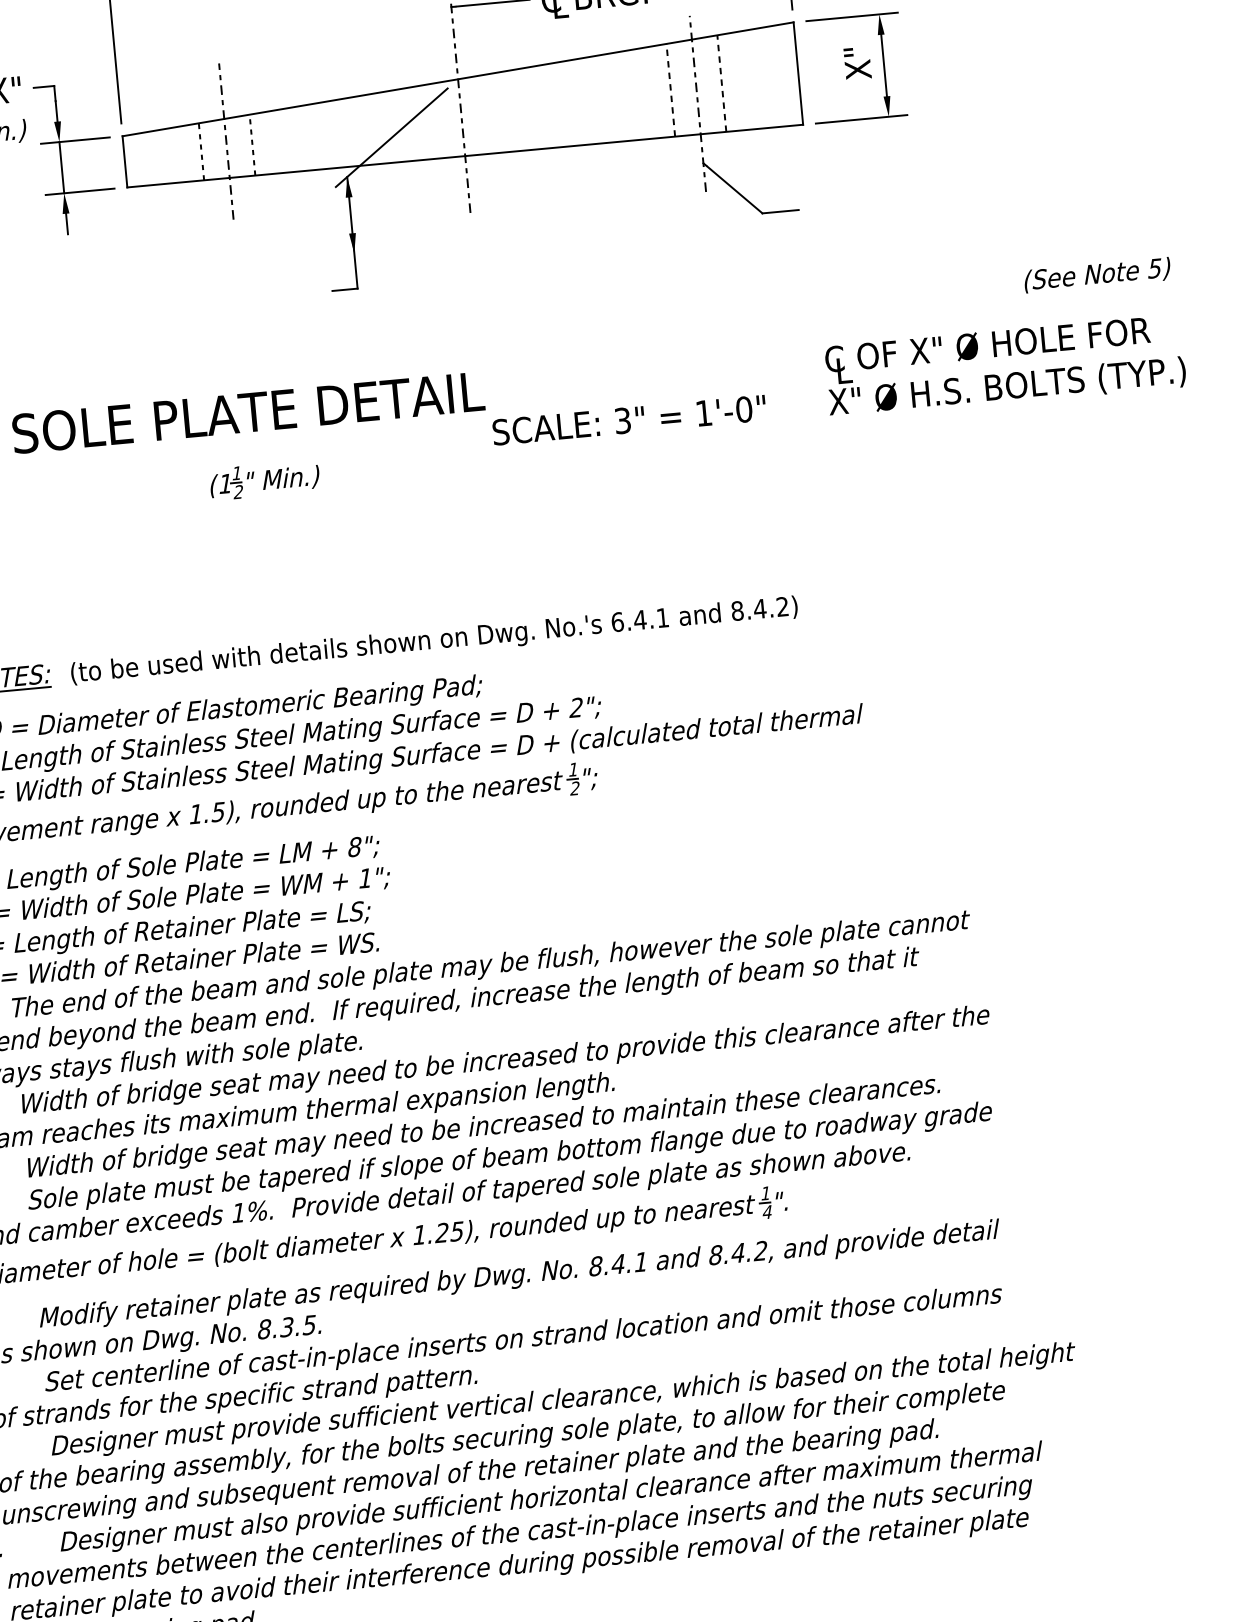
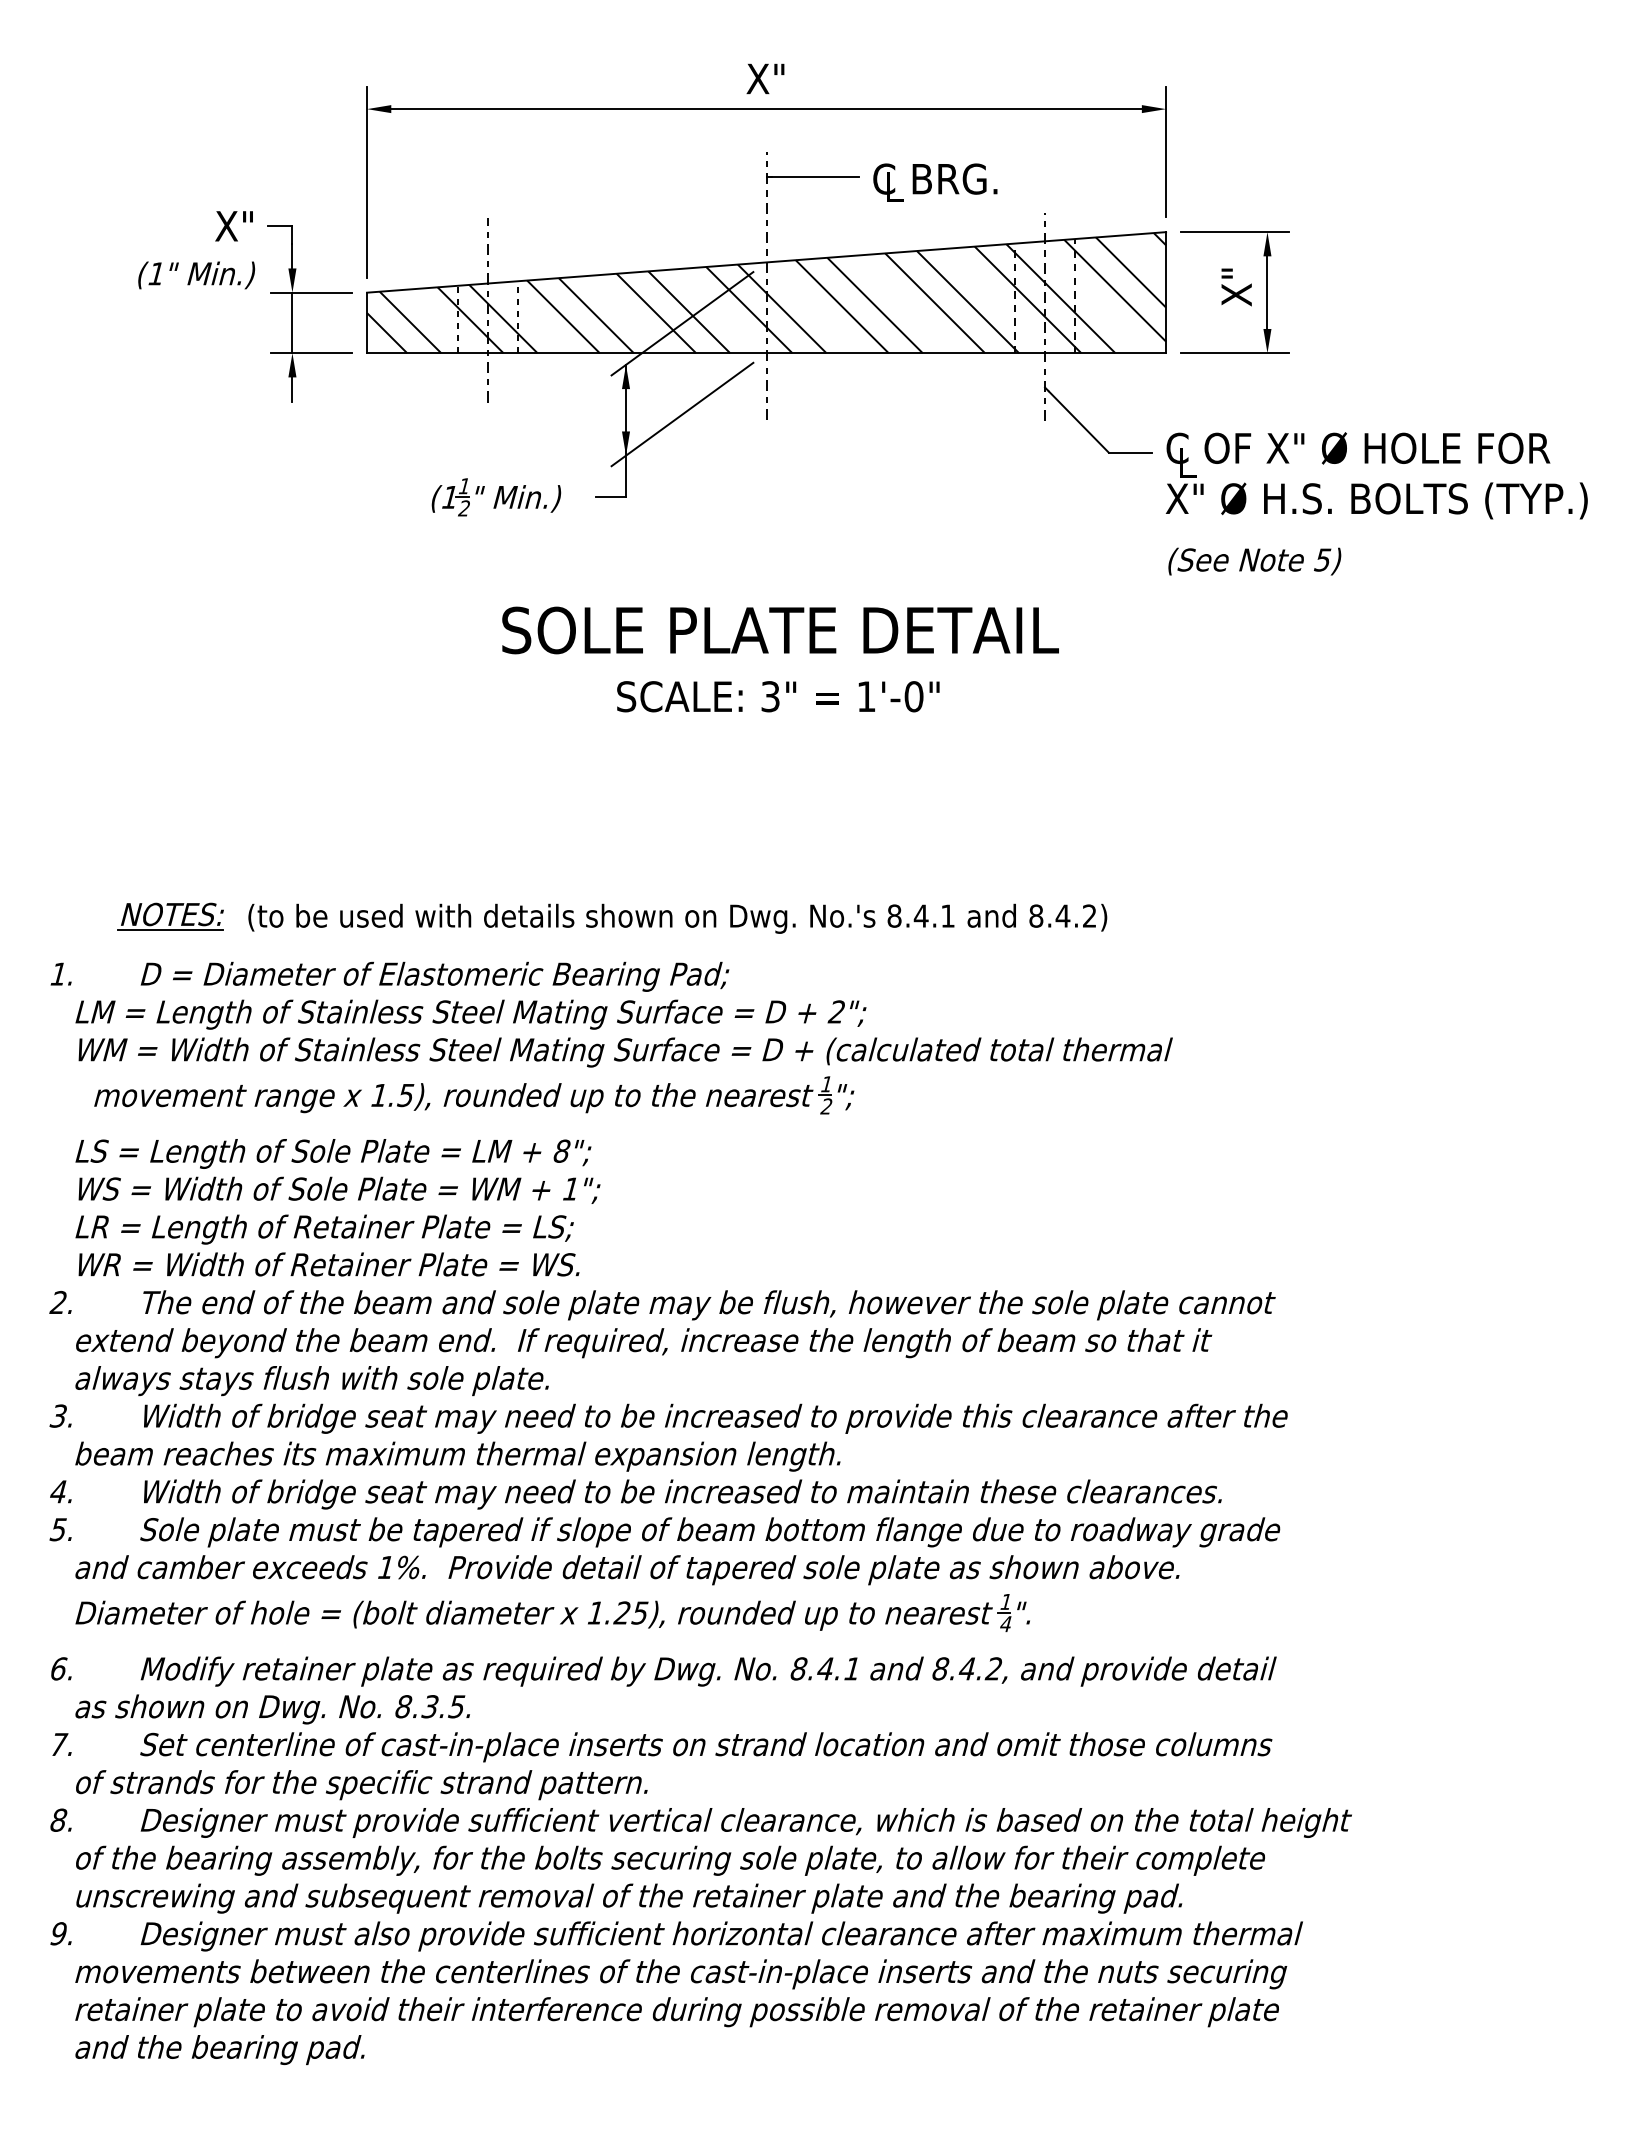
hatch: (460, 105) -> (766, 293), added
line: (398, 214) -> (682, 414), added
text: (1097, 275) -> (1254, 561), moved
text: (1005, 366) -> (1376, 475), moved
text: (248, 412) -> (780, 630), moved
text: (629, 420) -> (778, 696), moved
part: (264, 480) -> (496, 497), moved
text: (617, 621) -> (894, 915), 6.4.1 -> 8.4.1

